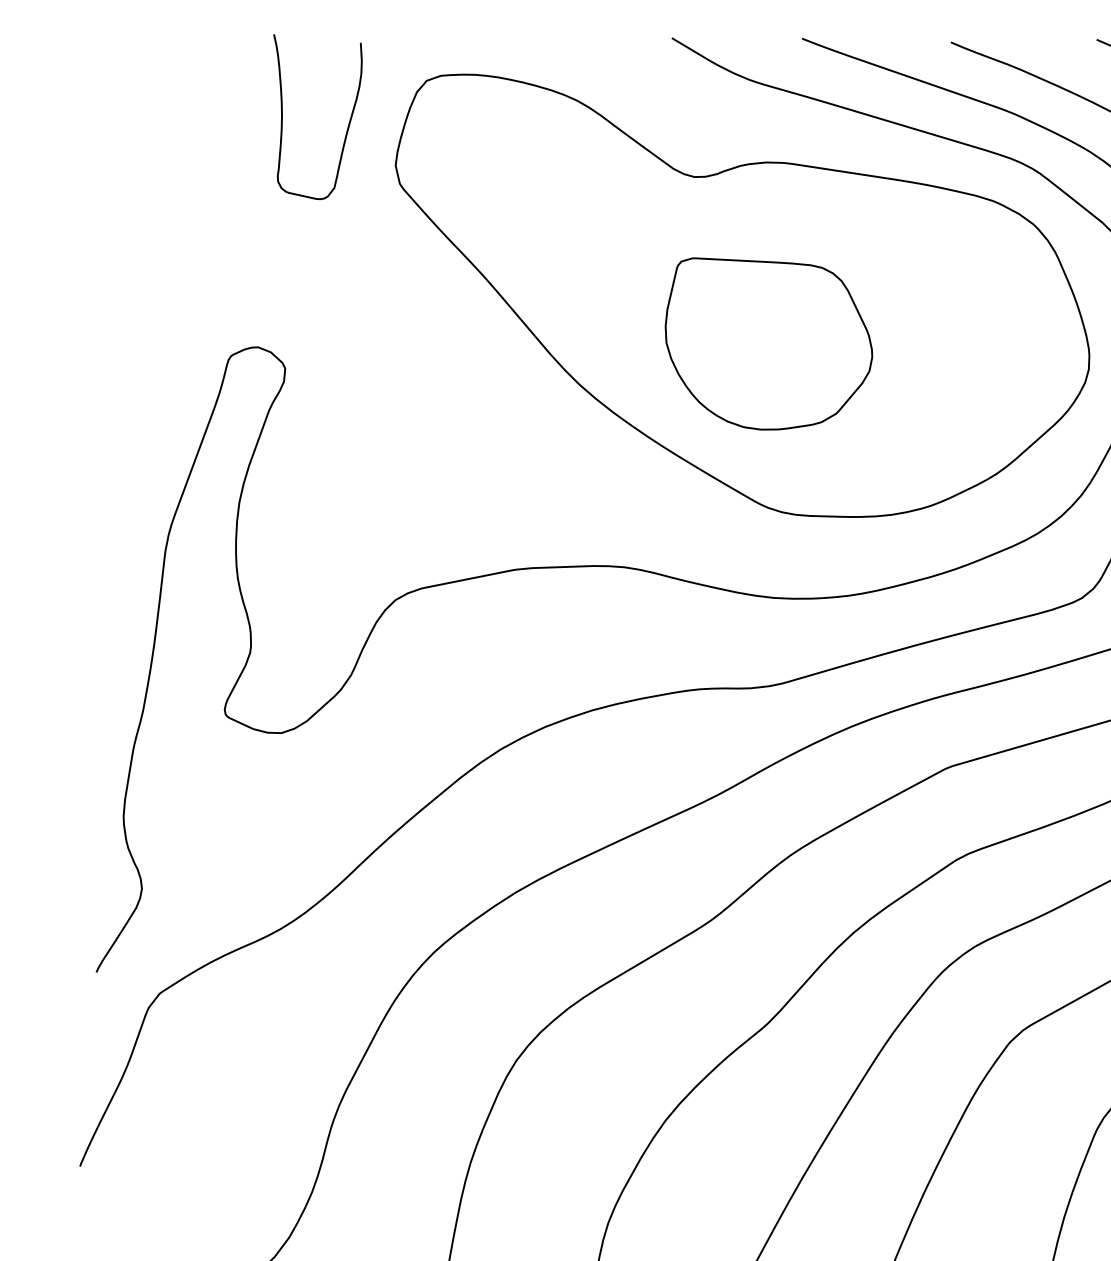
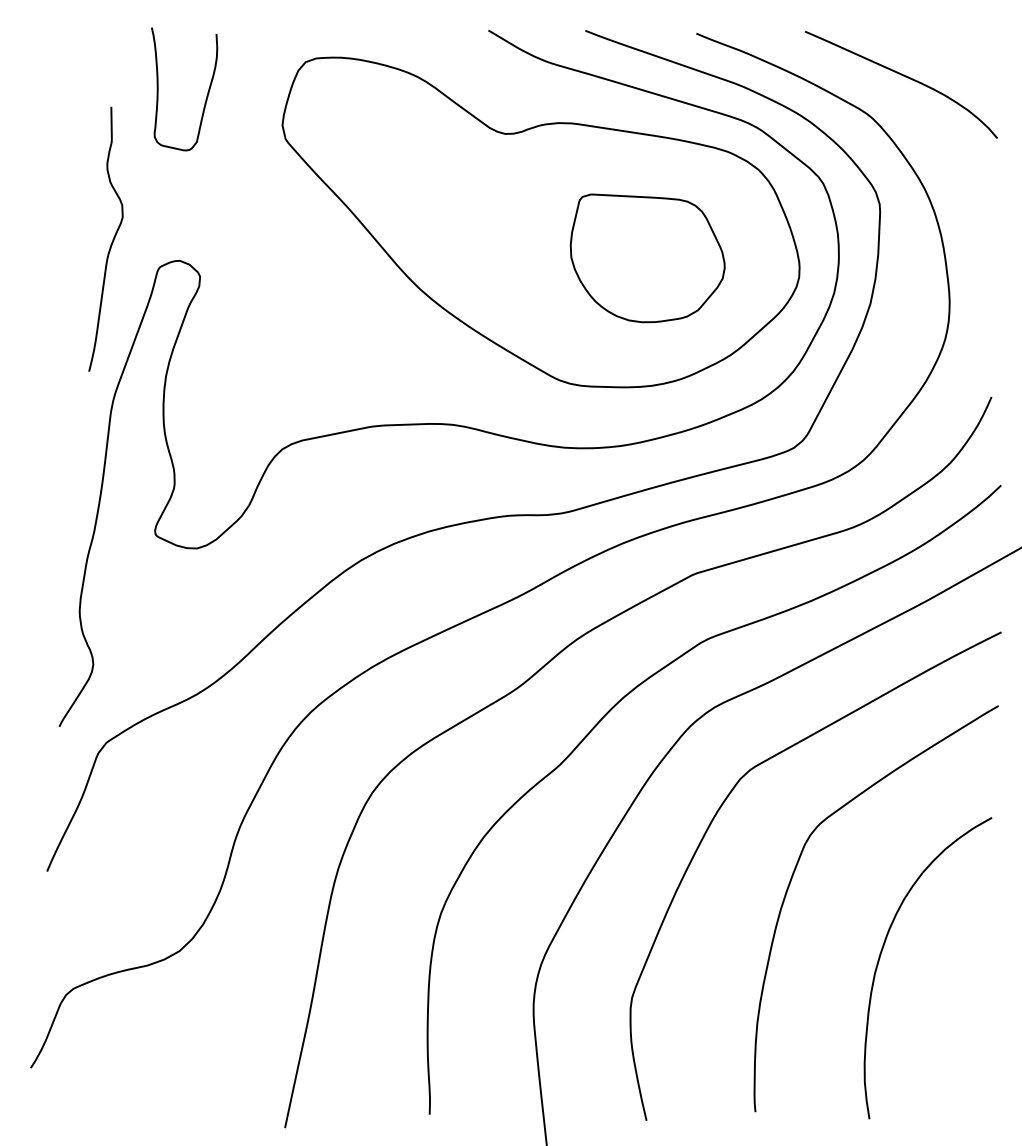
curve: (347, 125) -> (206, 95), moved
curve: (167, 318) -> (112, 239), added
part: (768, 344) -> (647, 258), moved

